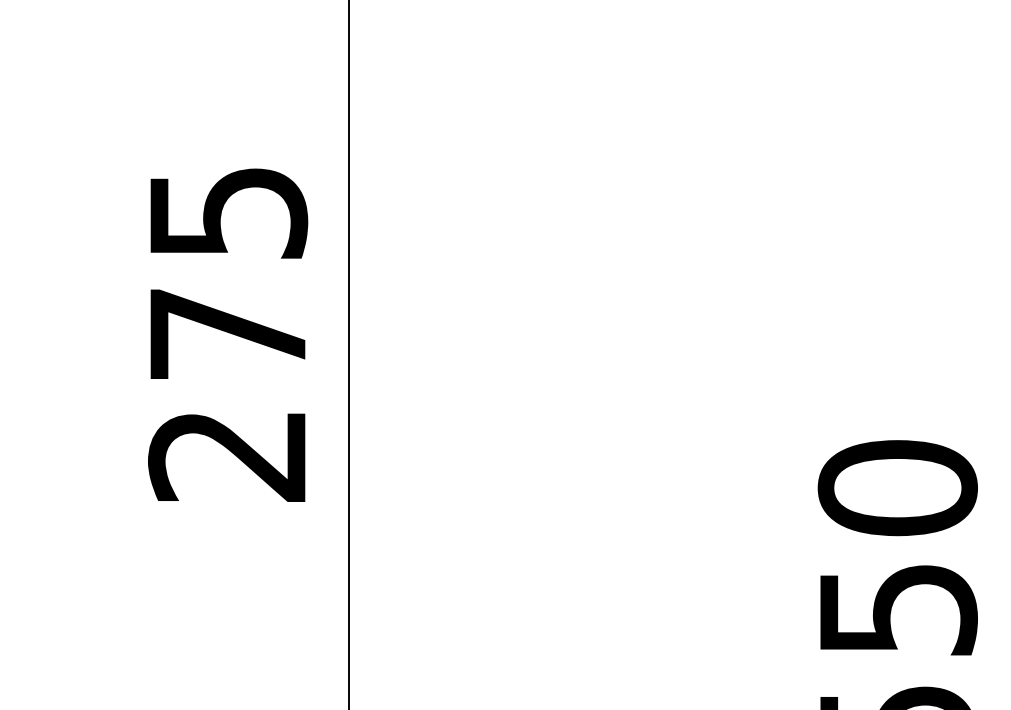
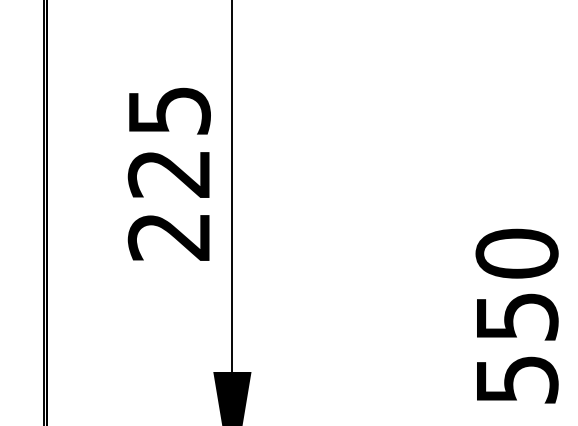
text: (226, 333) -> (168, 173), 275 -> 225

